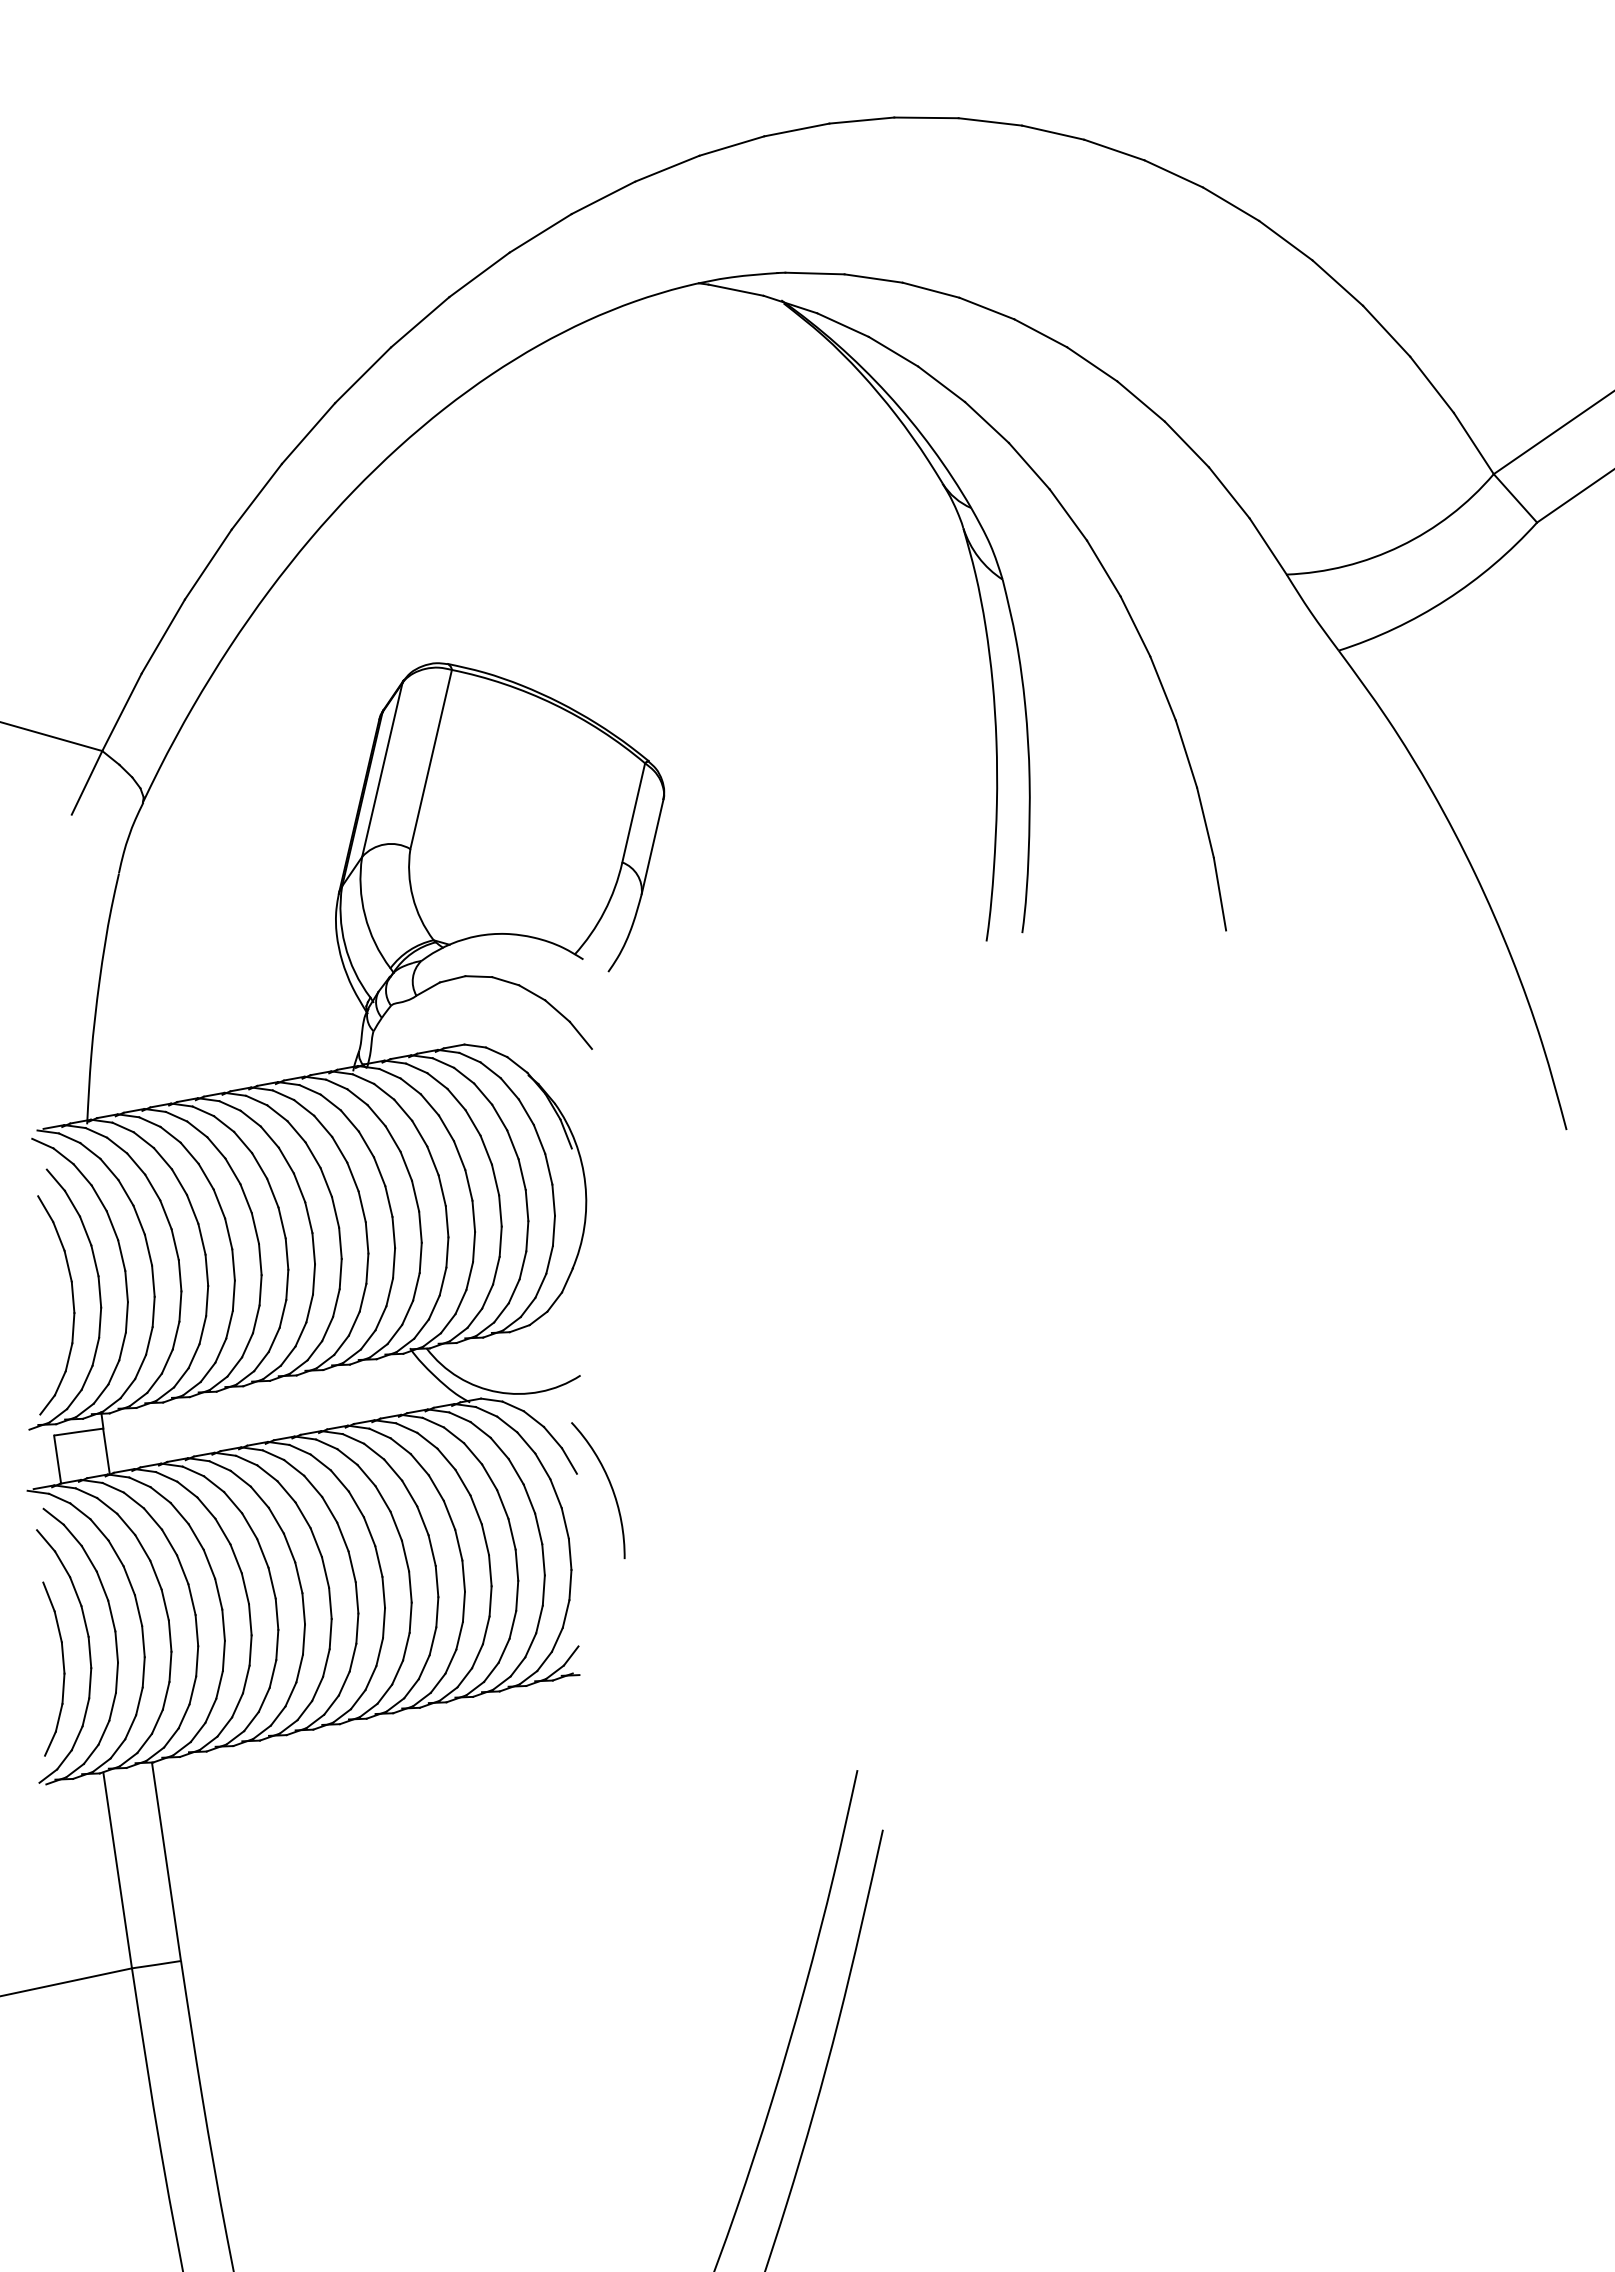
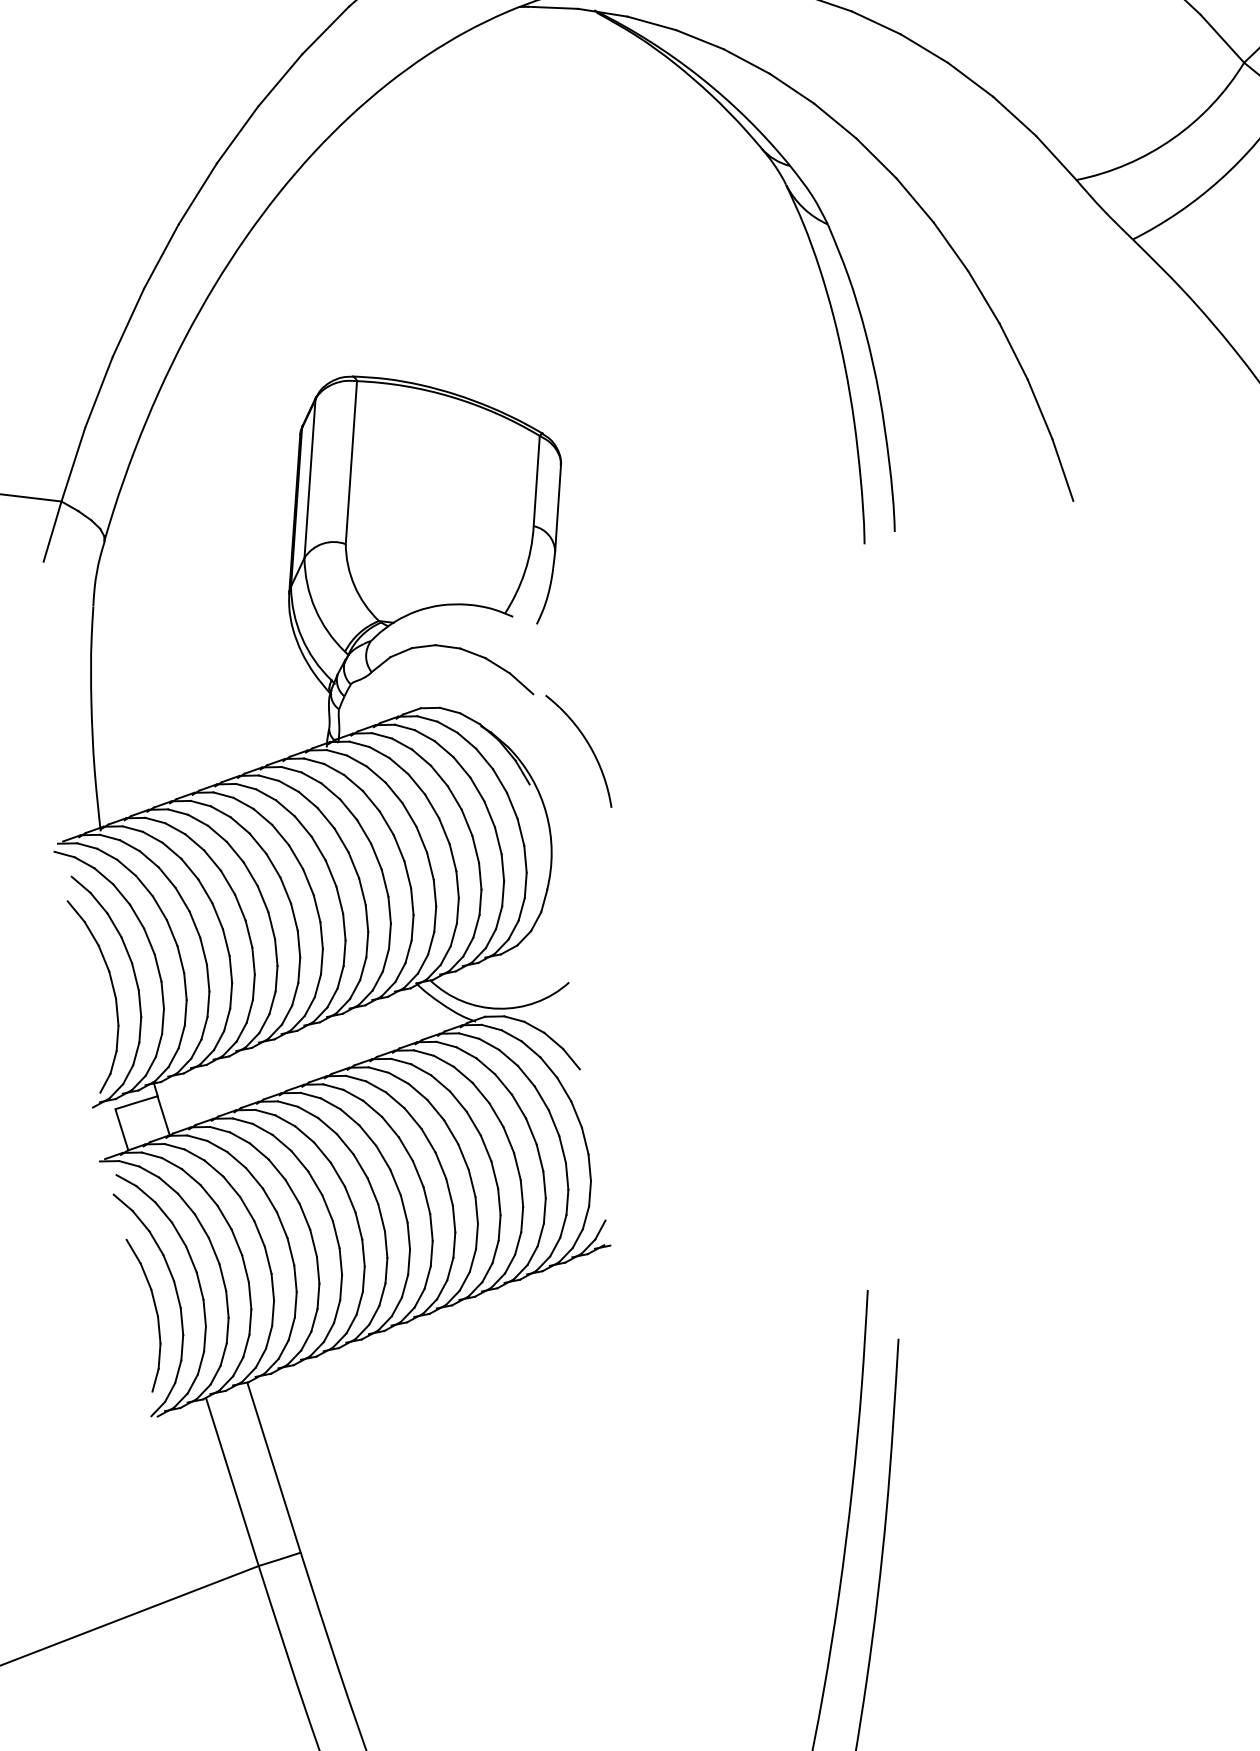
arc: (610, 1487) -> (589, 746), moved

